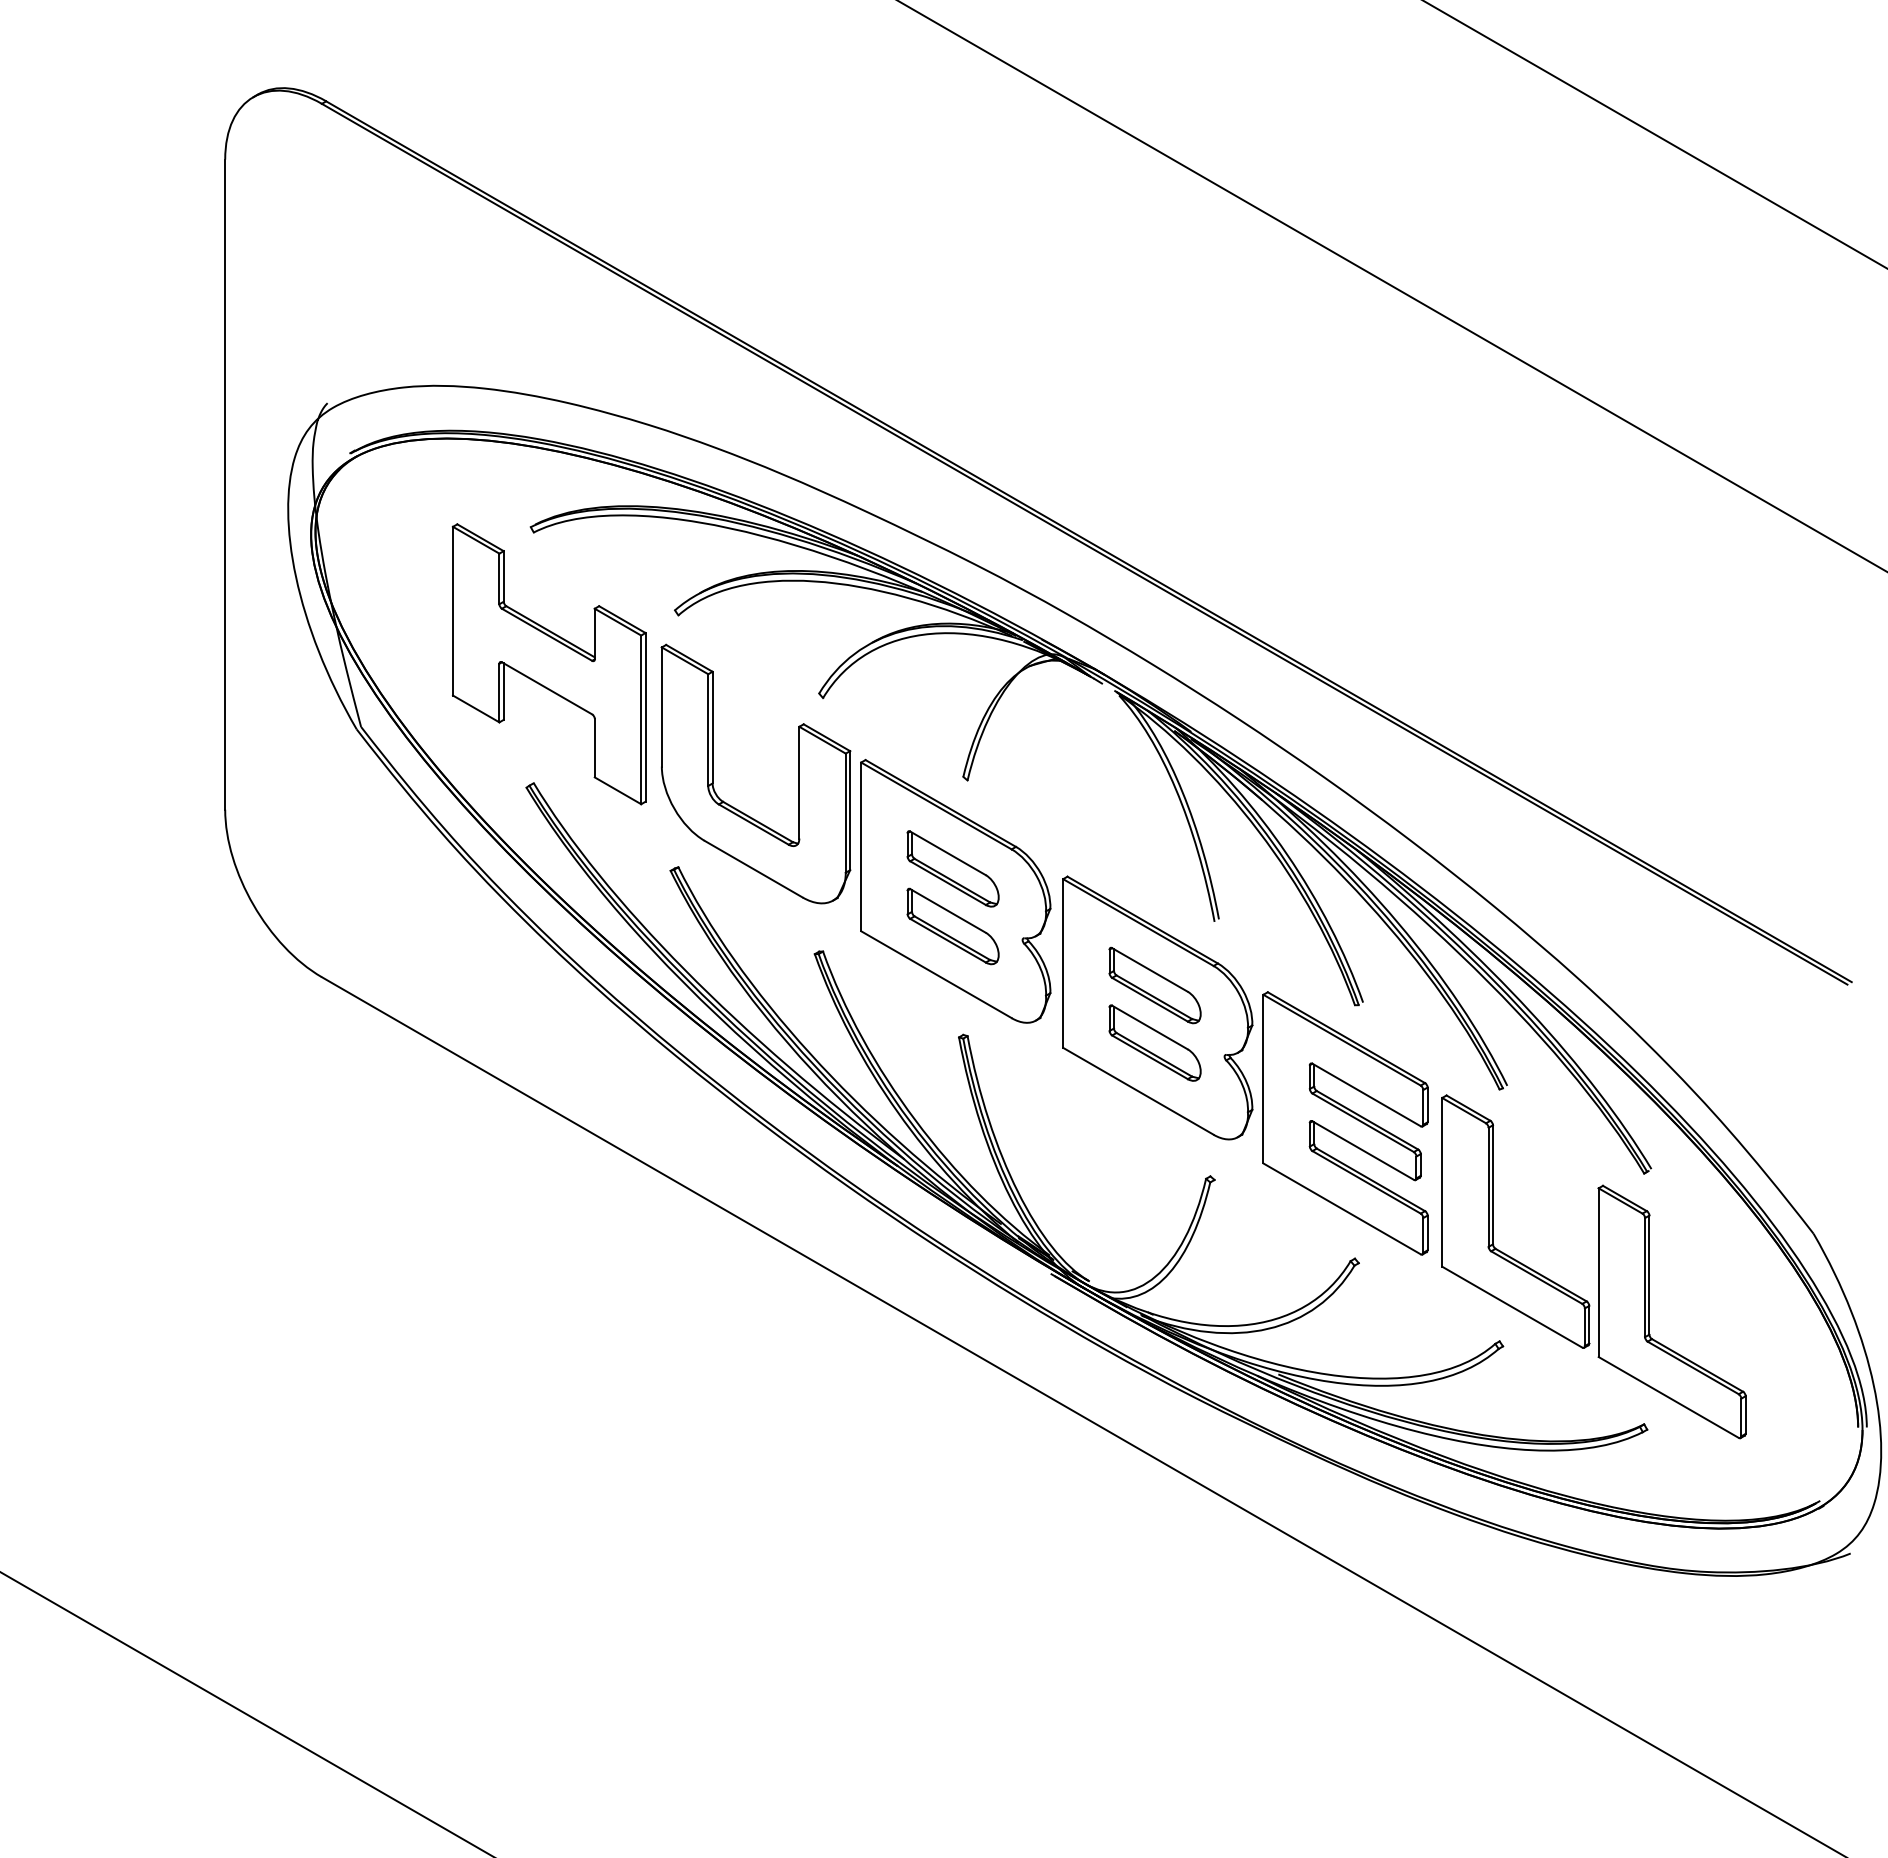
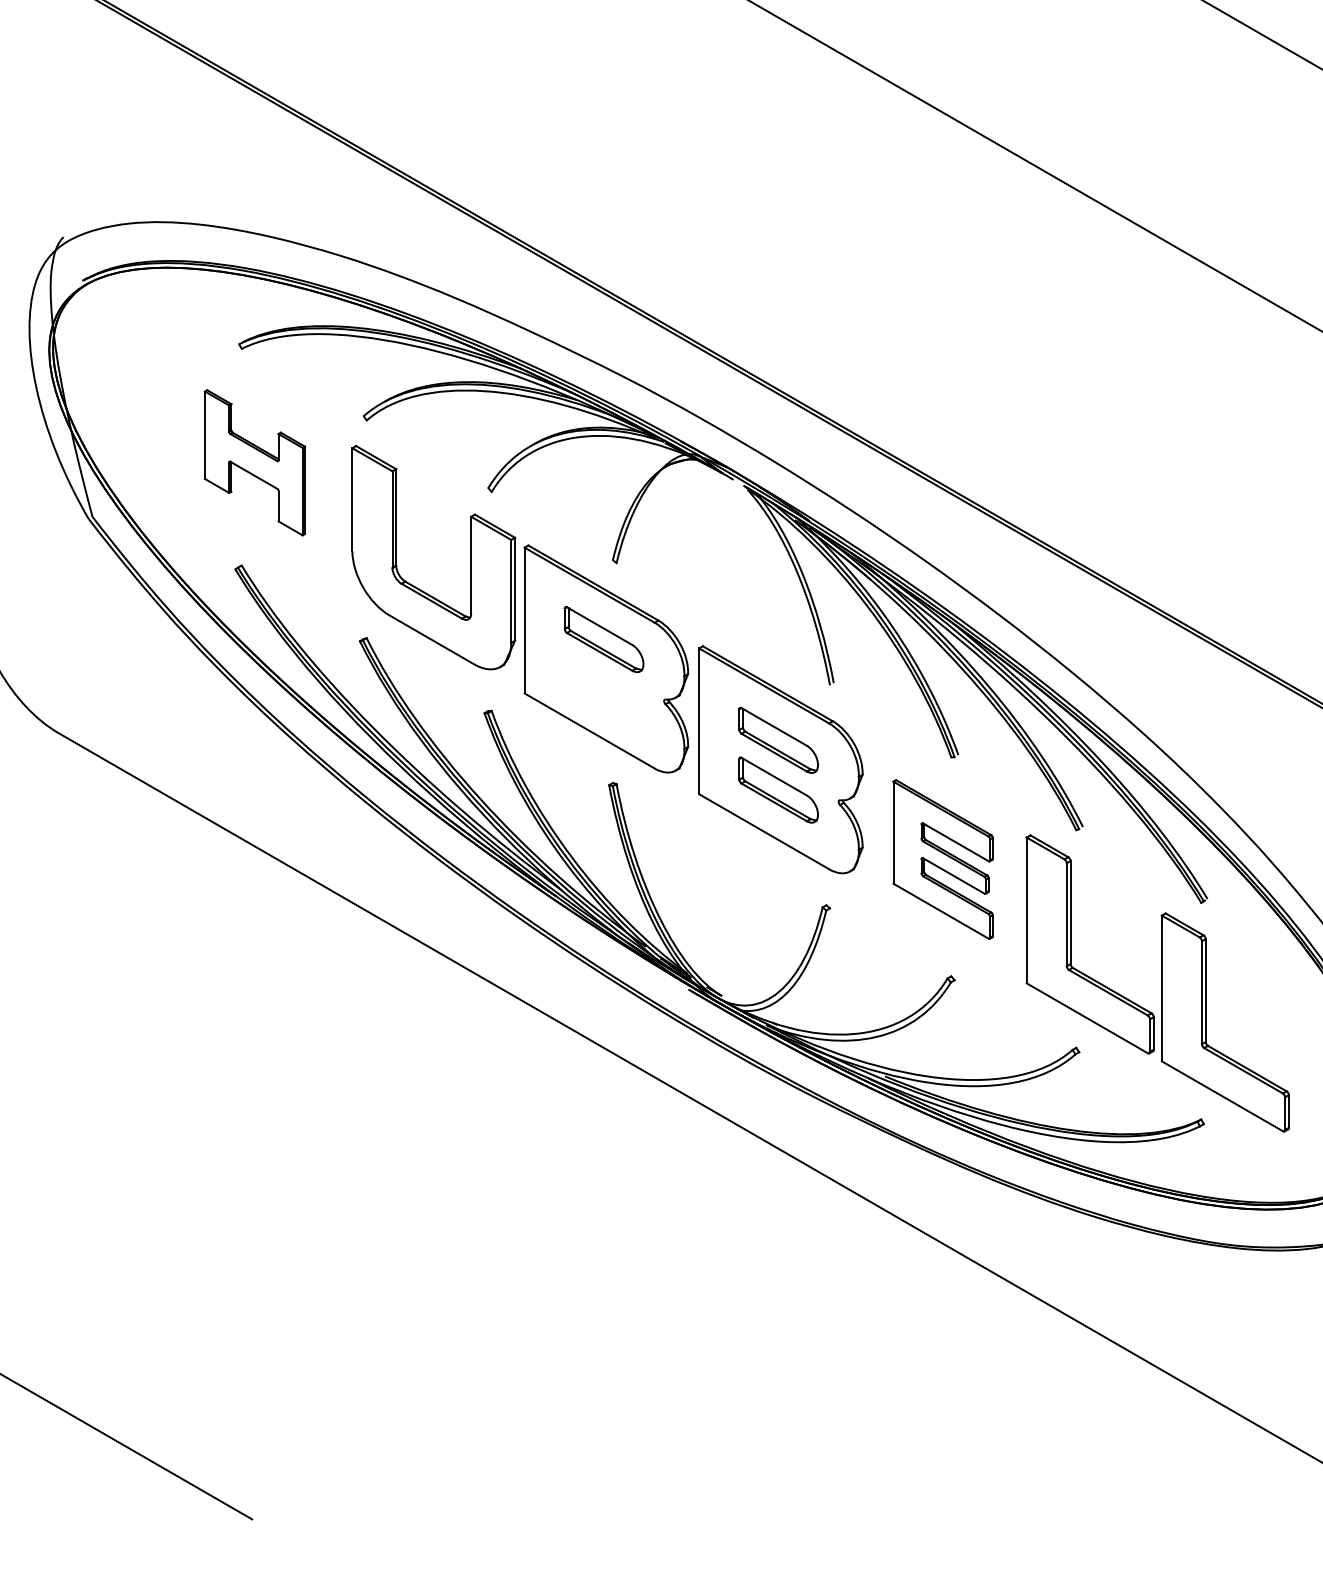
part: (548, 664) -> (254, 462), size x0.6
part: (952, 926) -> (603, 689), removed
part: (1345, 1123) -> (943, 859), size x0.7

